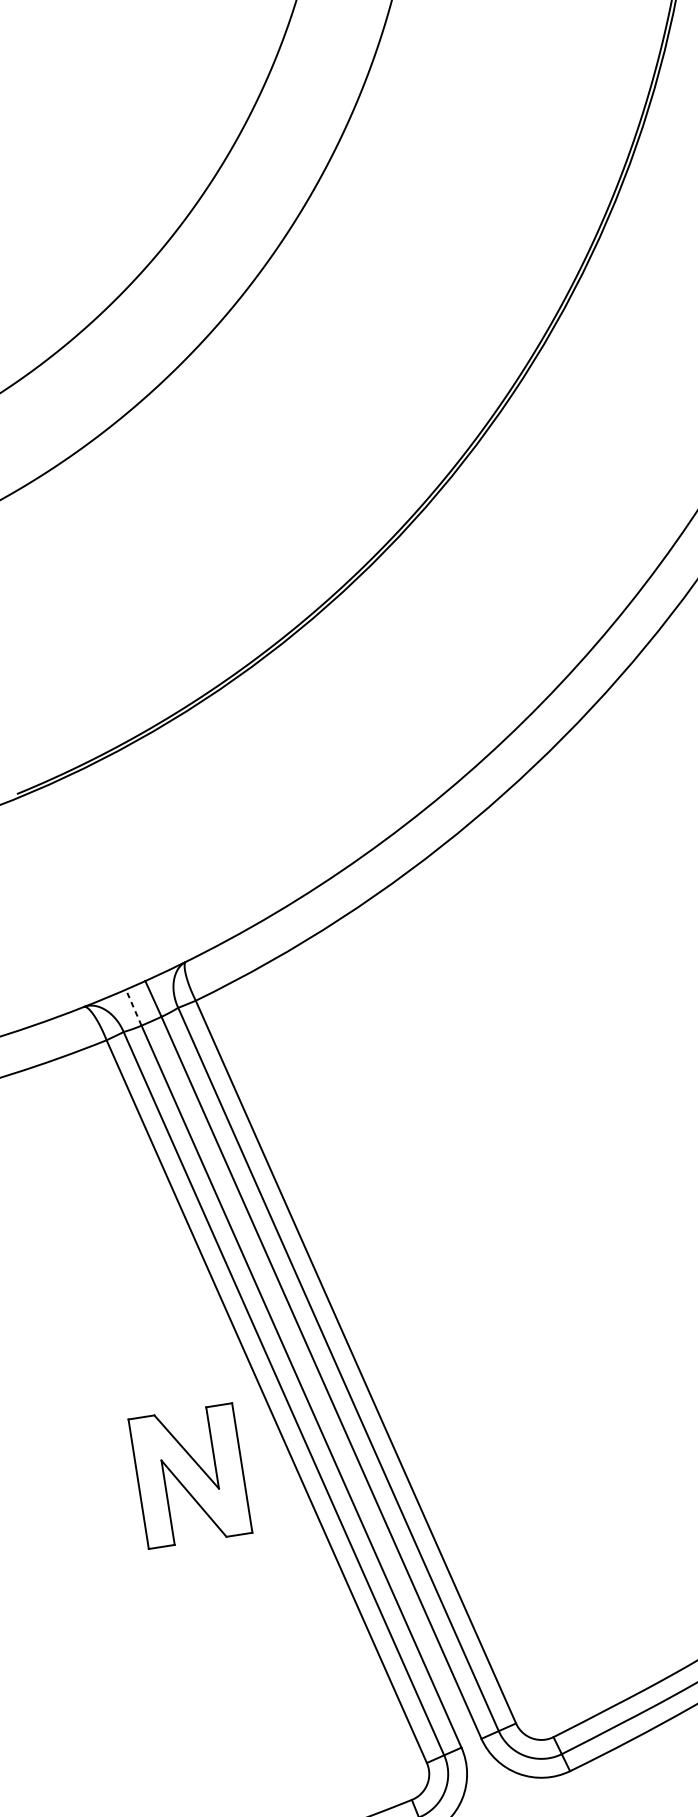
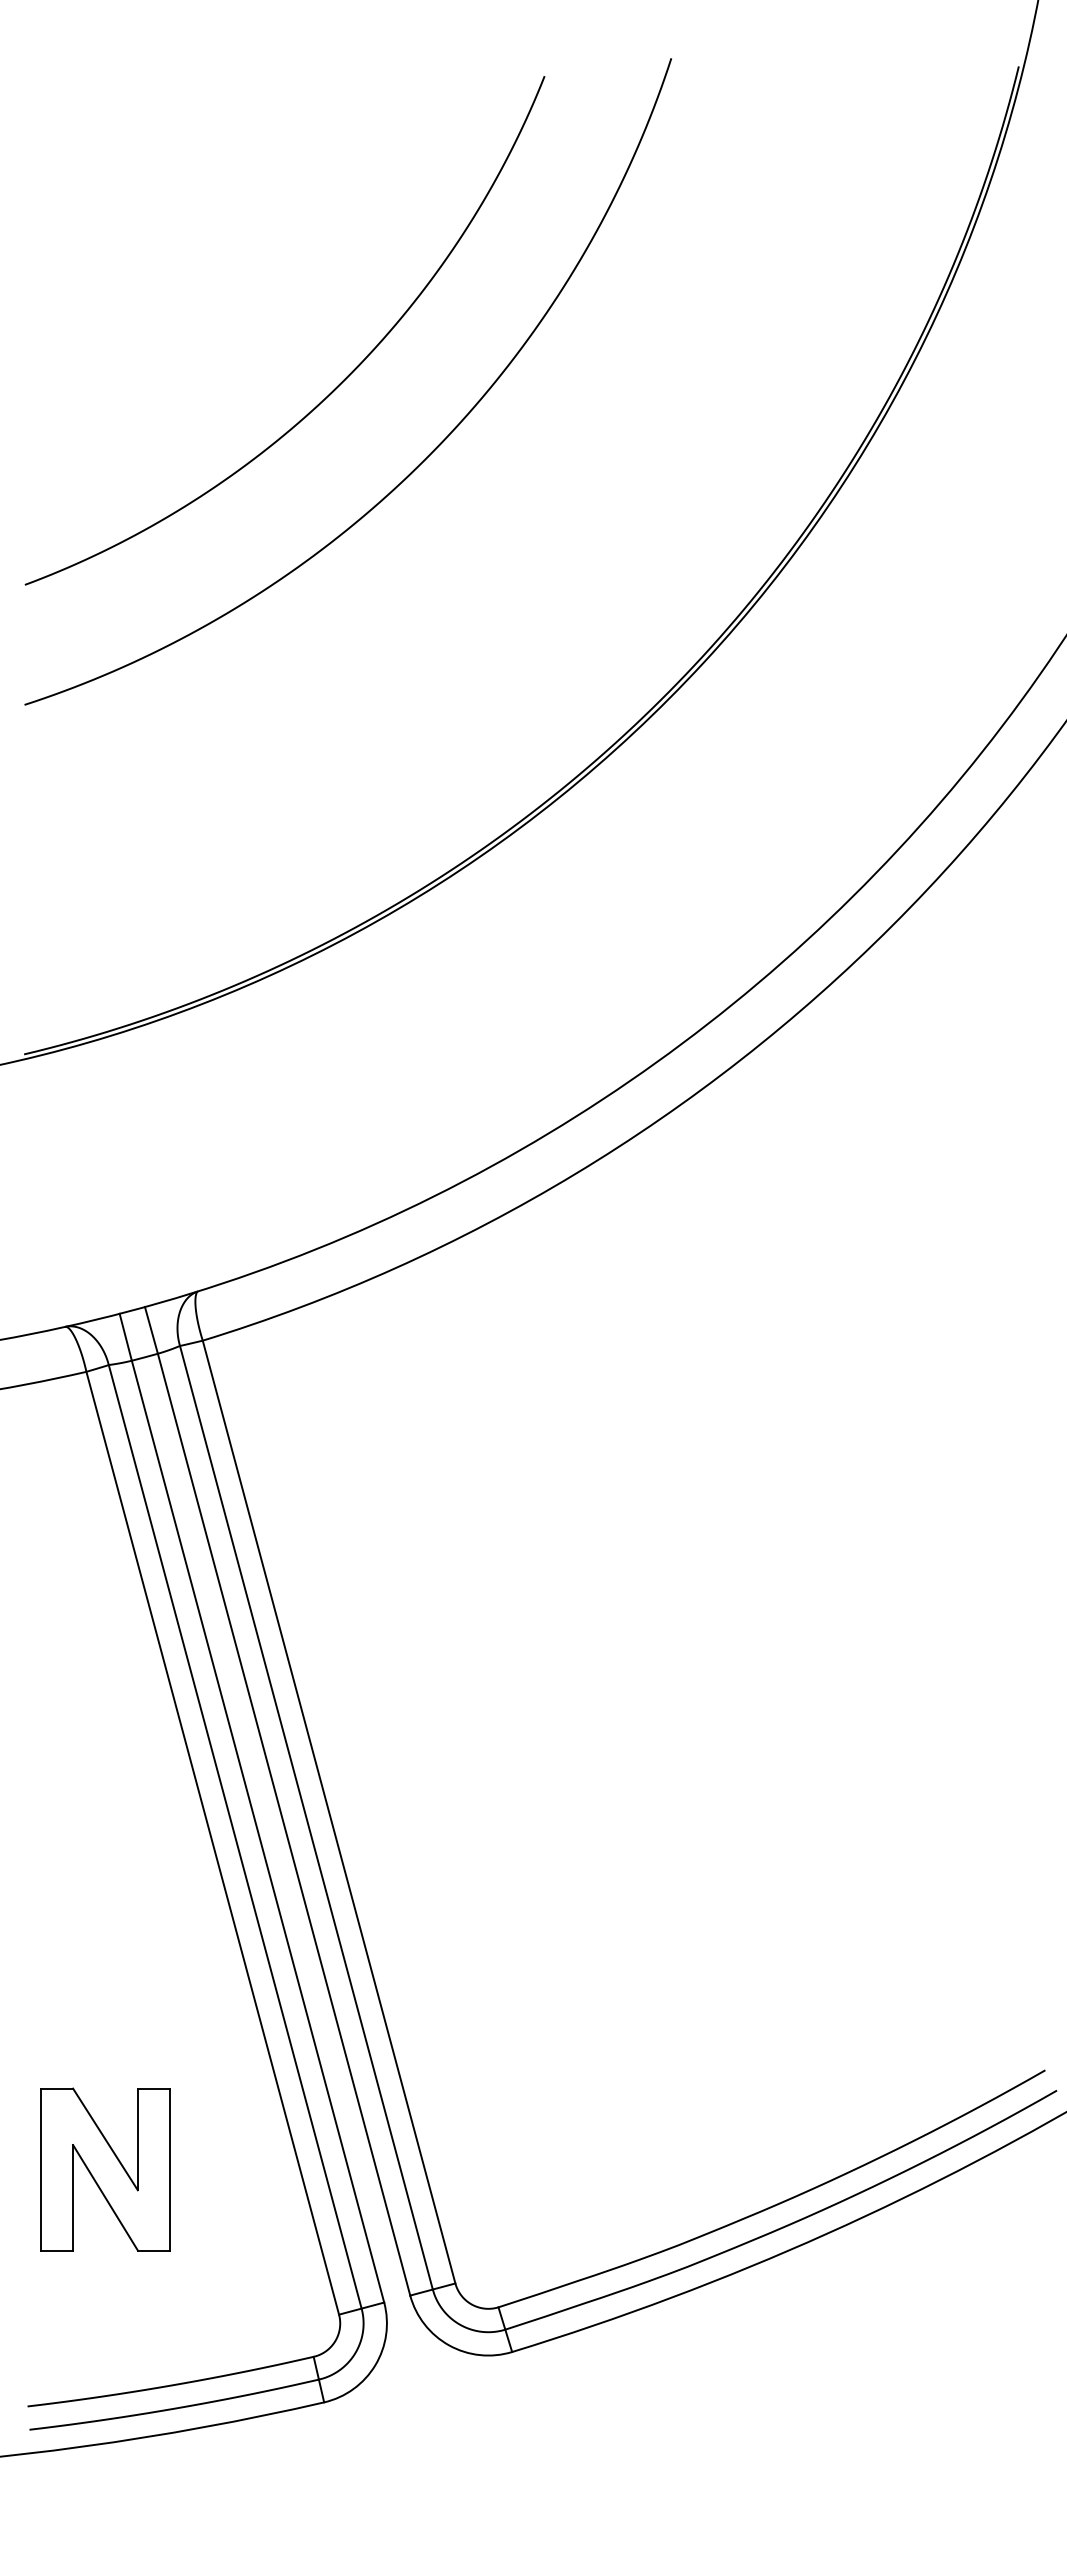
line: (133, 1007) -> (125, 1336), dashed -> solid
part: (190, 1476) -> (105, 2169), moved

